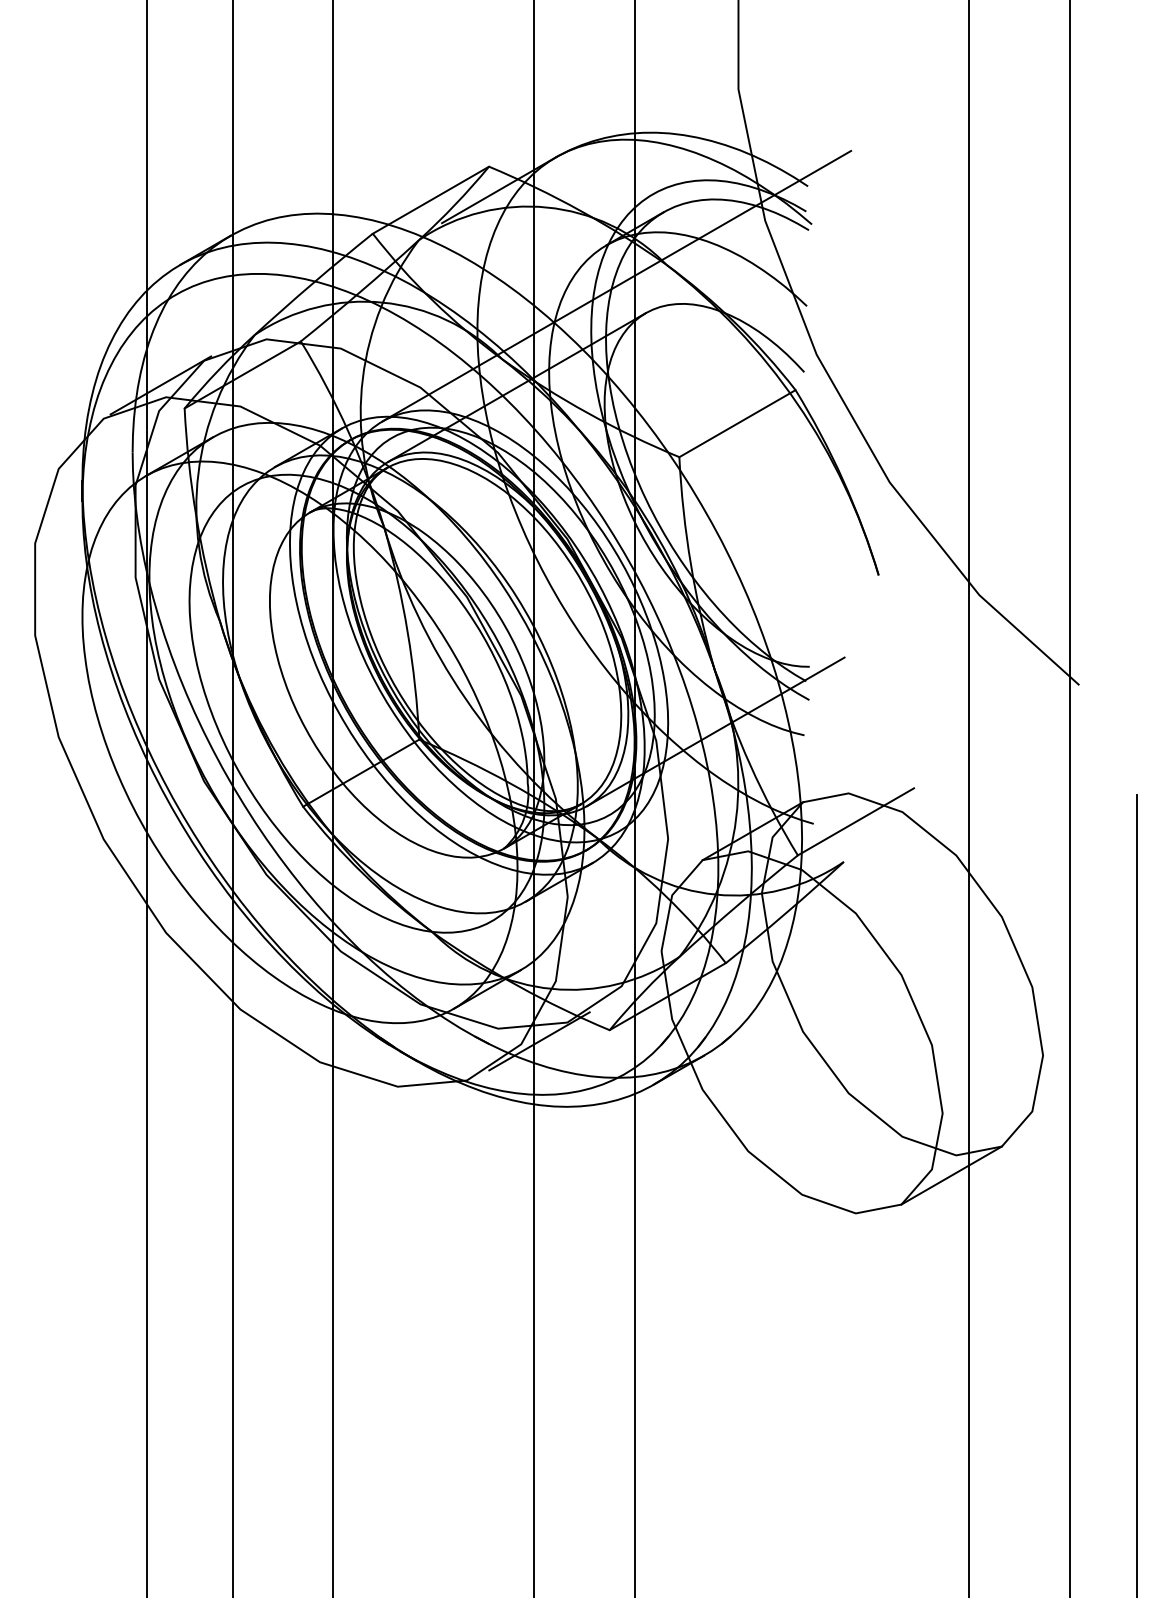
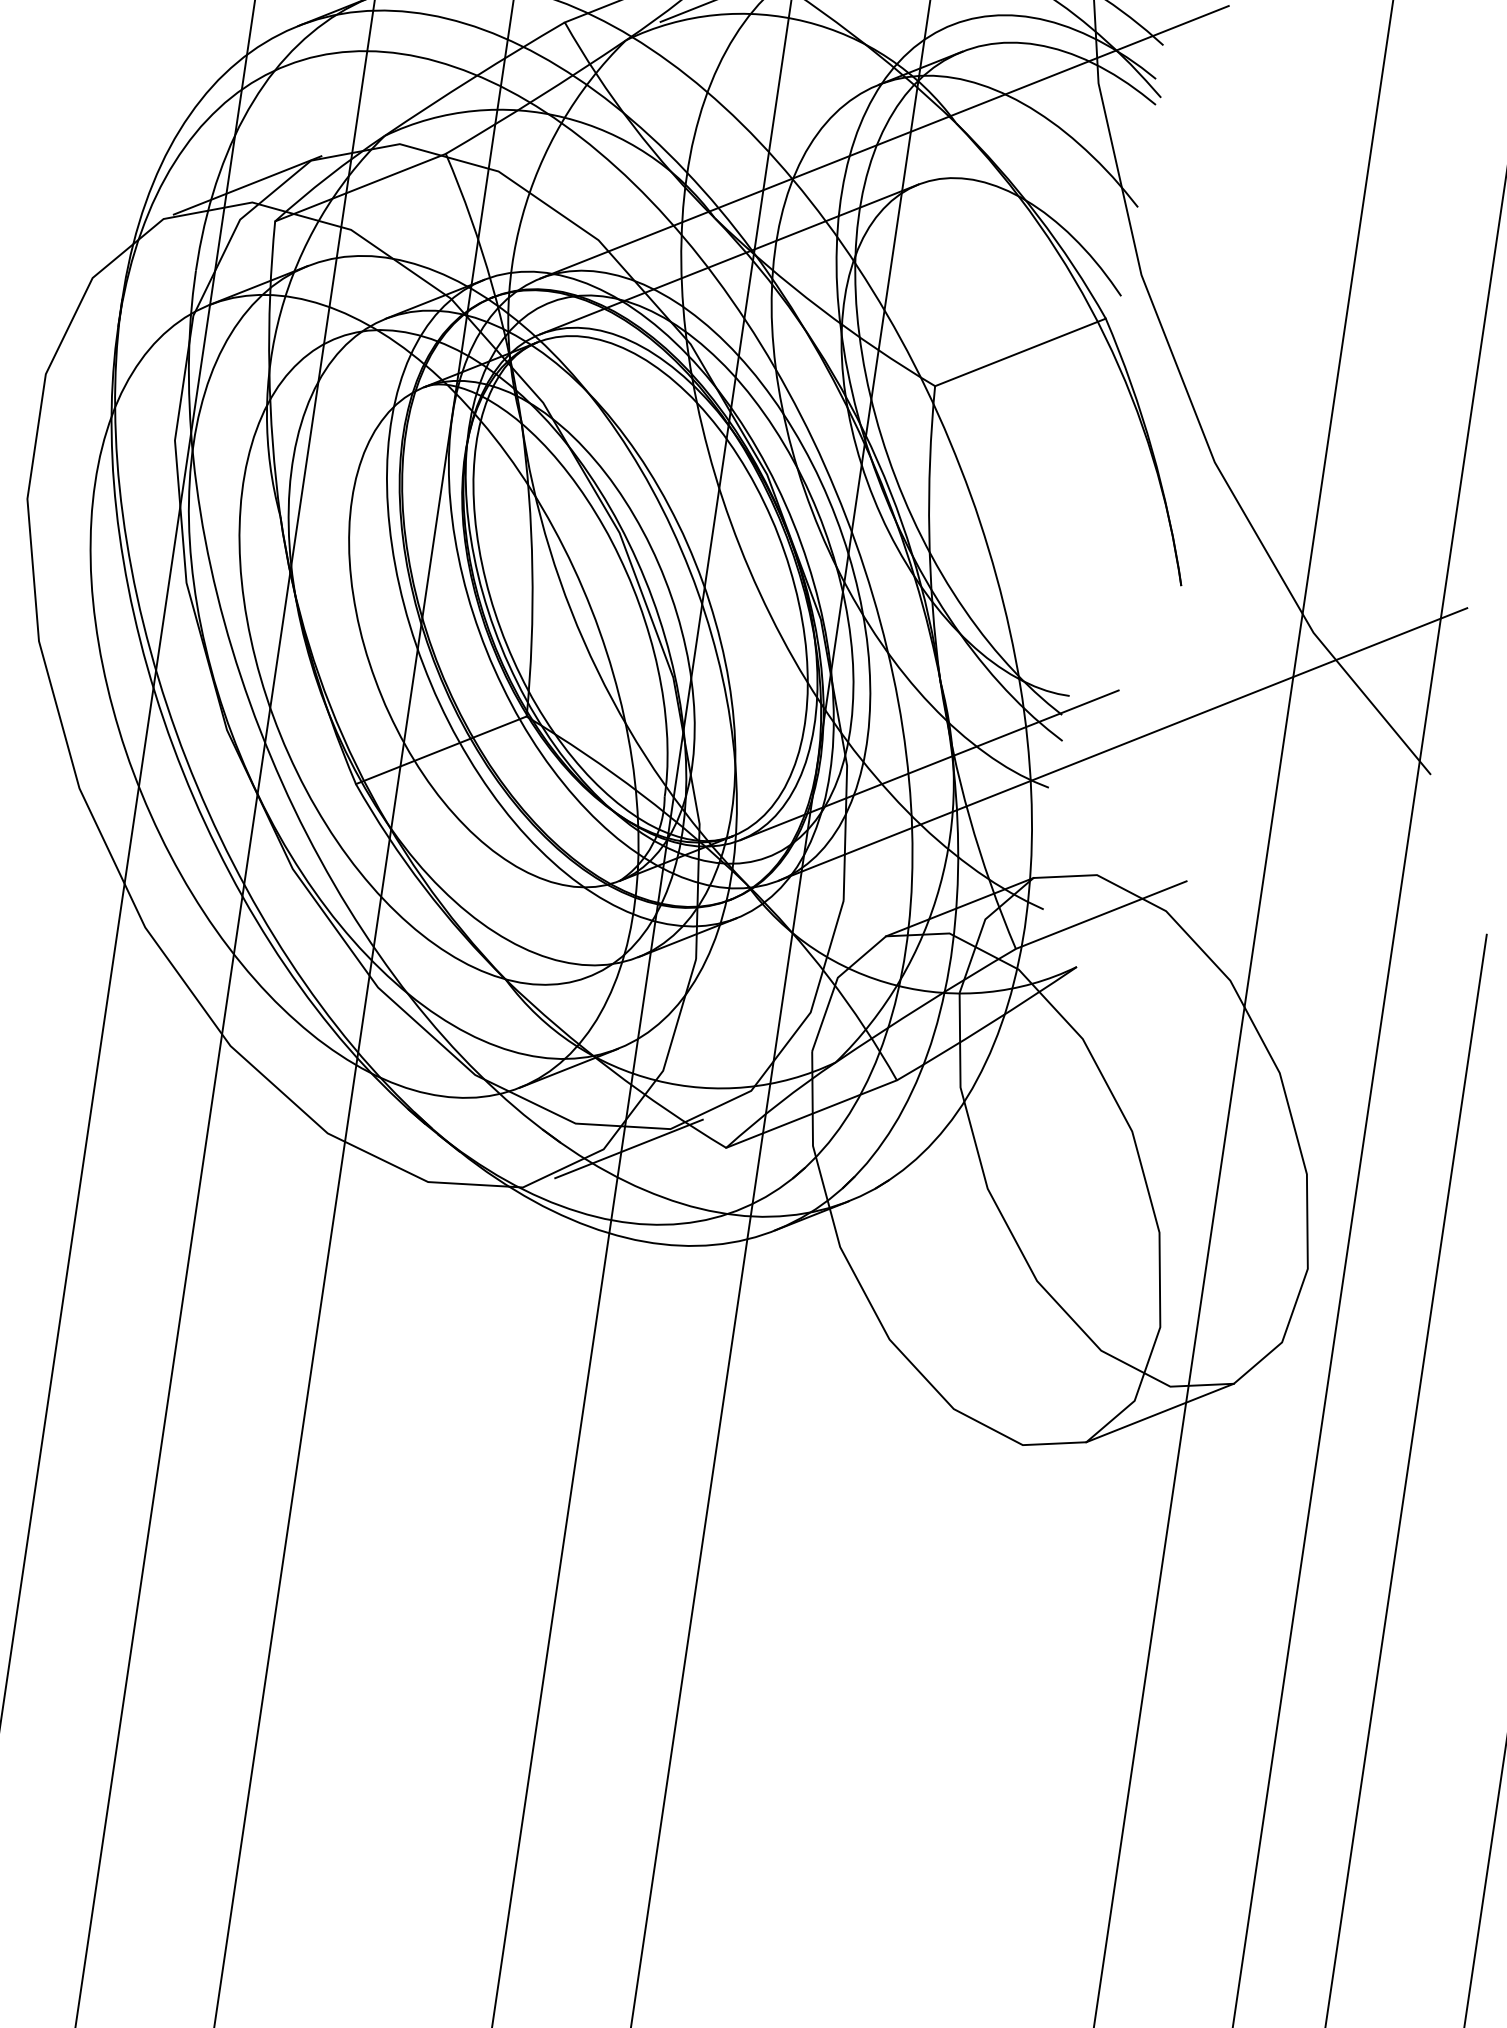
line: (853, 695) -> (1123, 743), added

